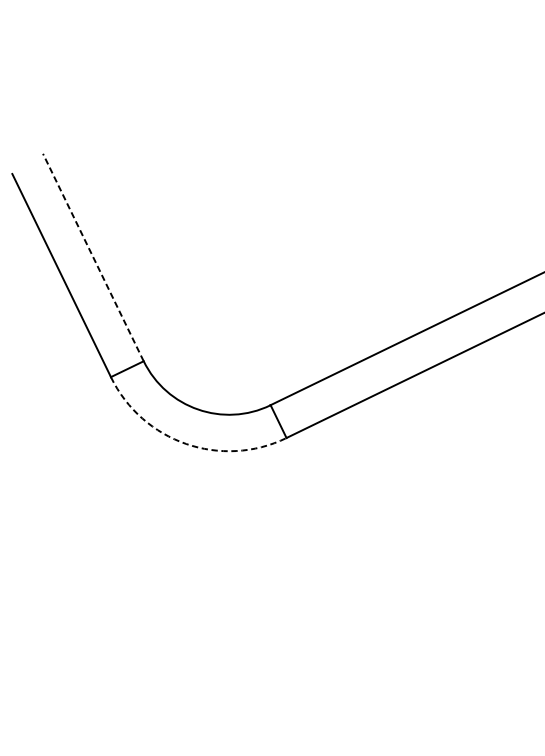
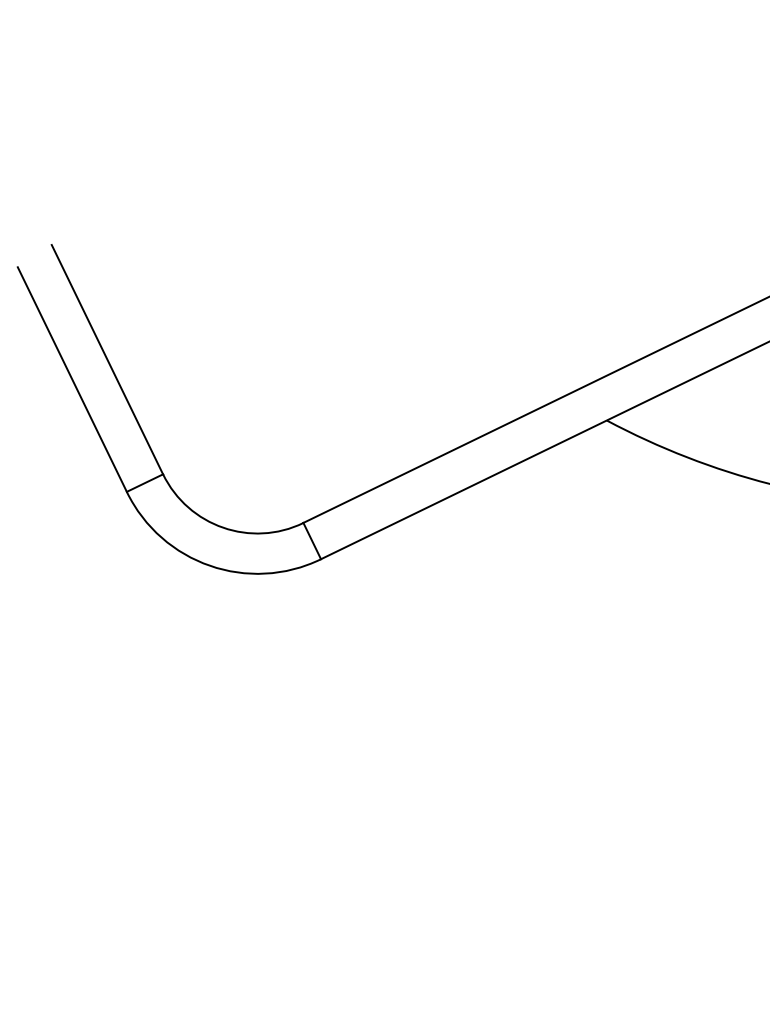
line: (93, 257) -> (107, 359), dashed -> solid
arc: (186, 443) -> (210, 565), dashed -> solid

